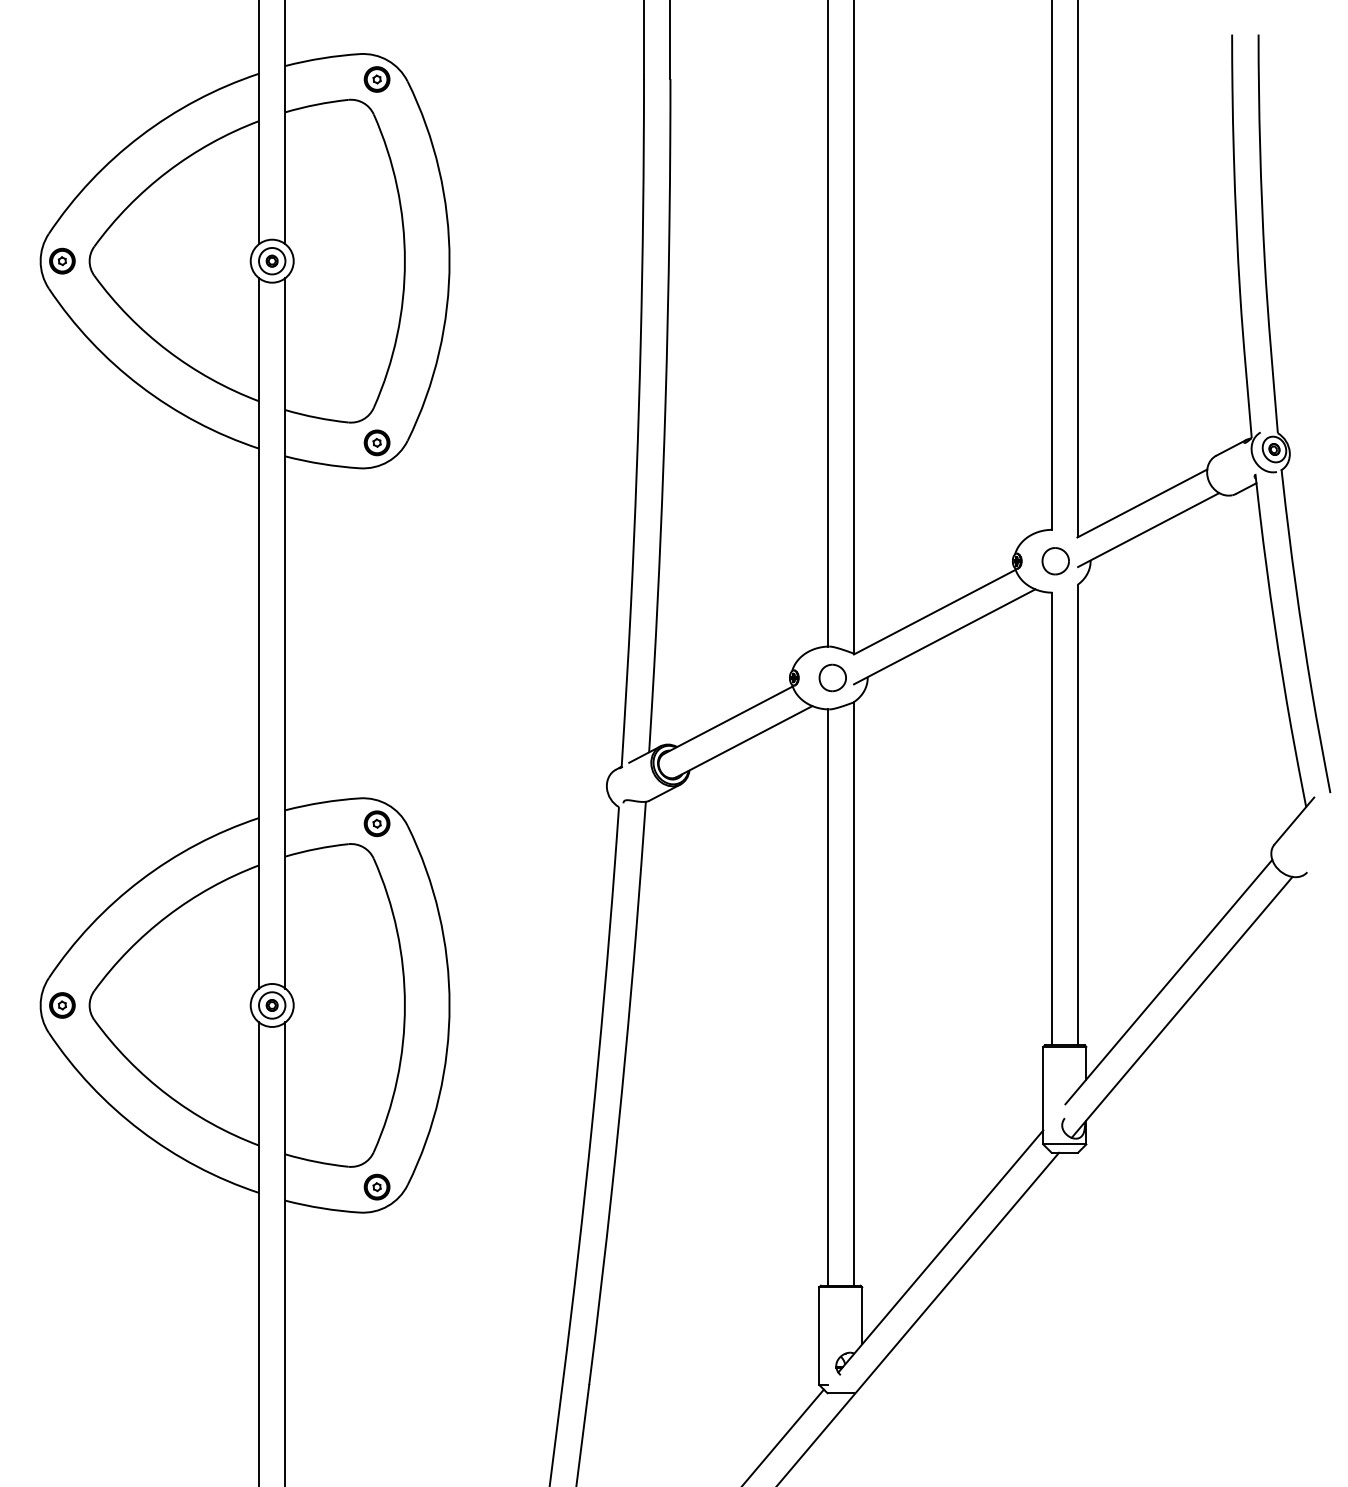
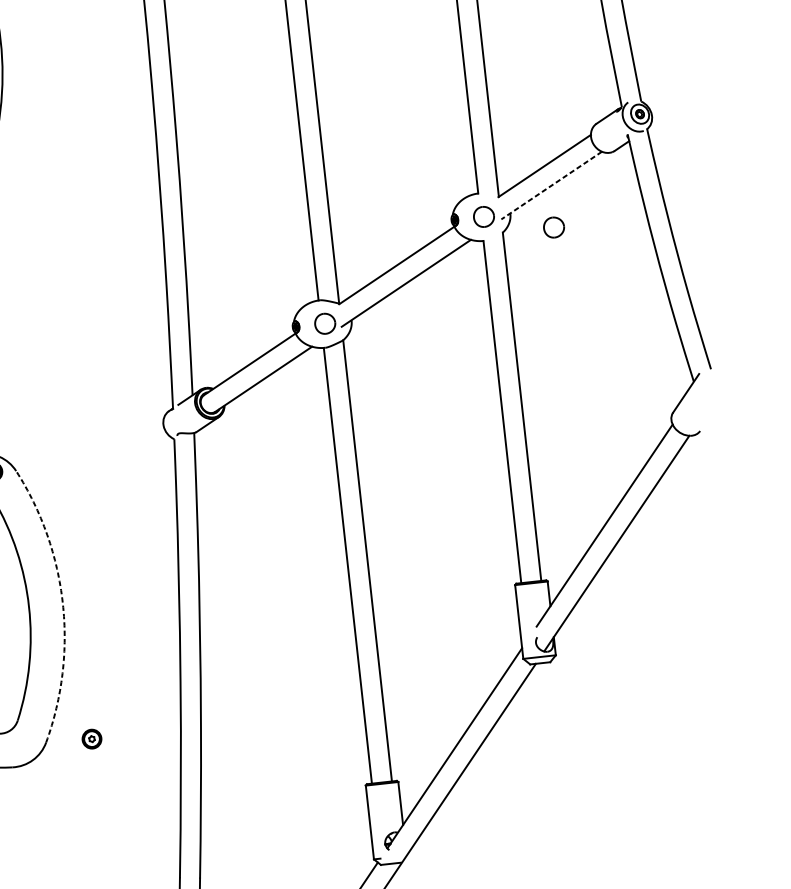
line: (1148, 530) -> (551, 185), solid -> dashed
part: (1145, 585) -> (553, 227), added
arc: (449, 1005) -> (62, 603), solid -> dashed
part: (376, 1186) -> (91, 738), moved

